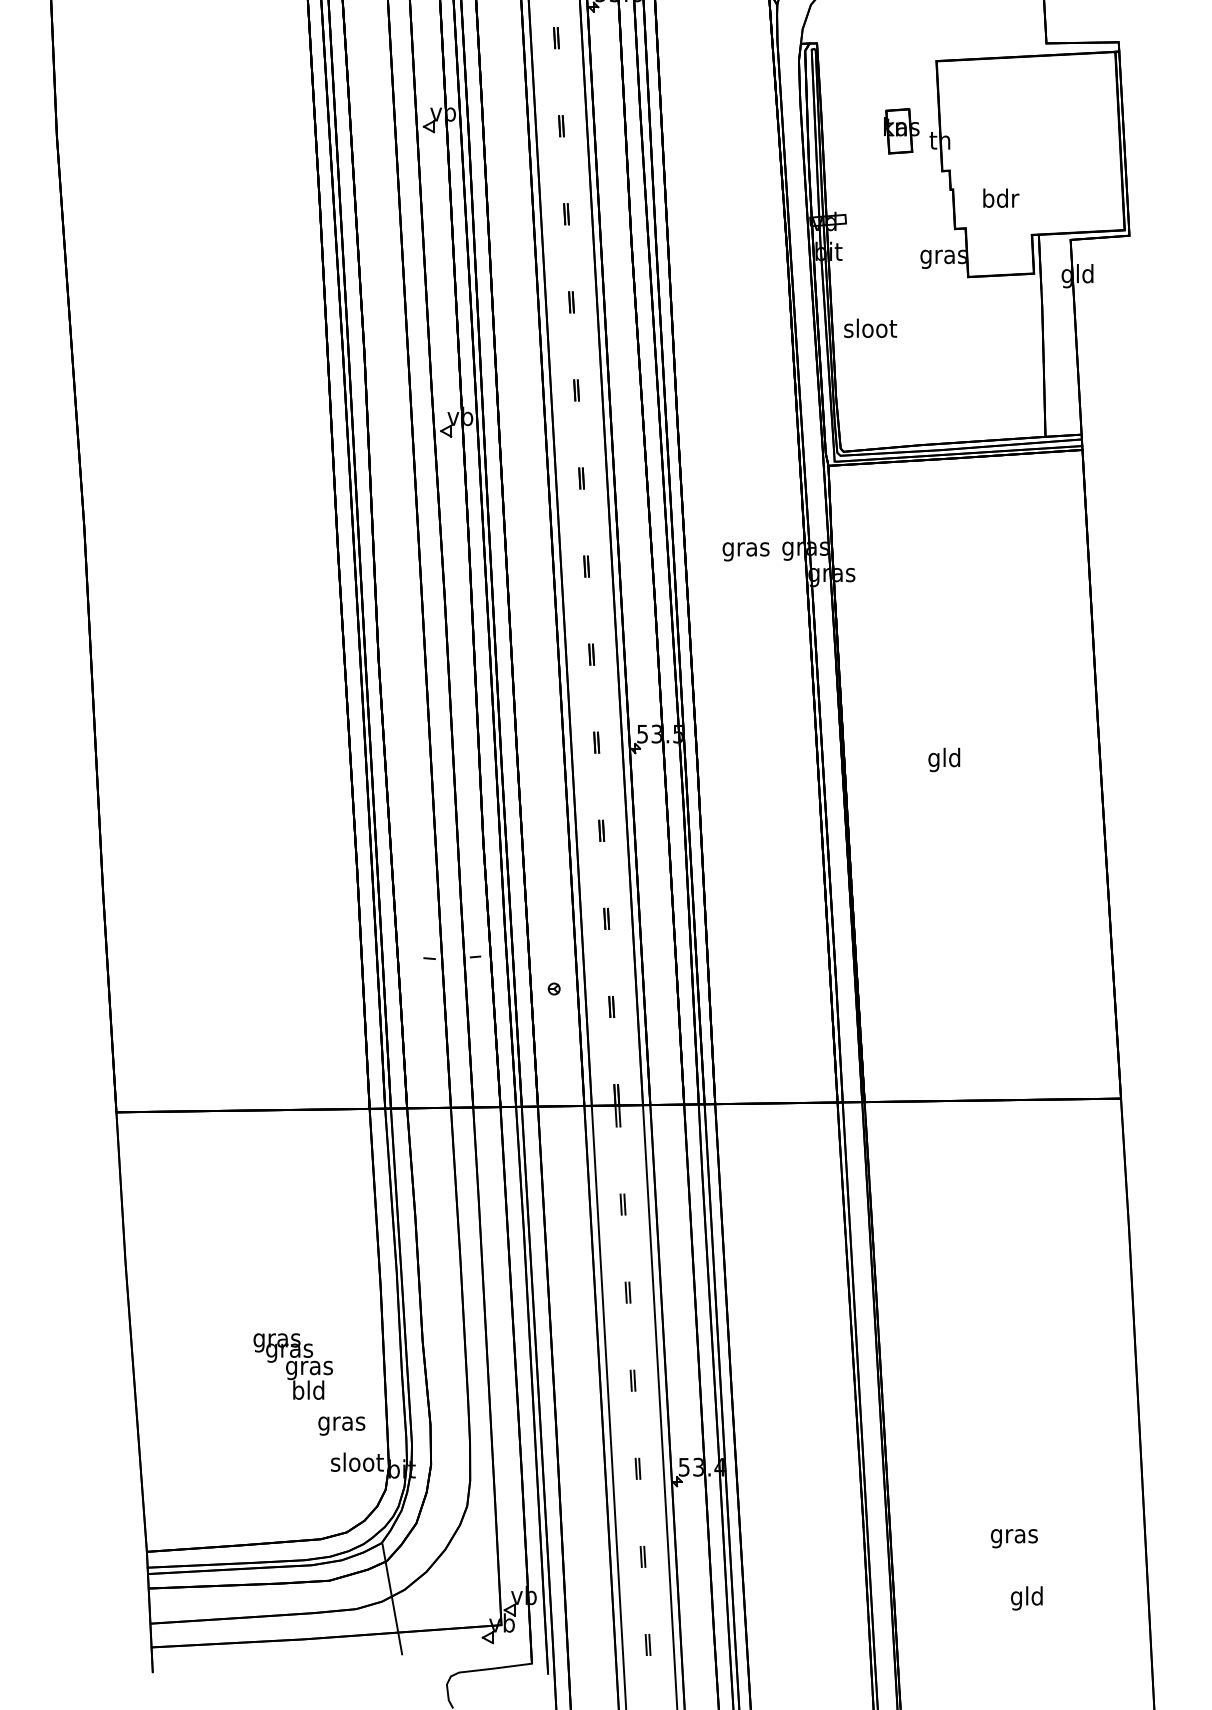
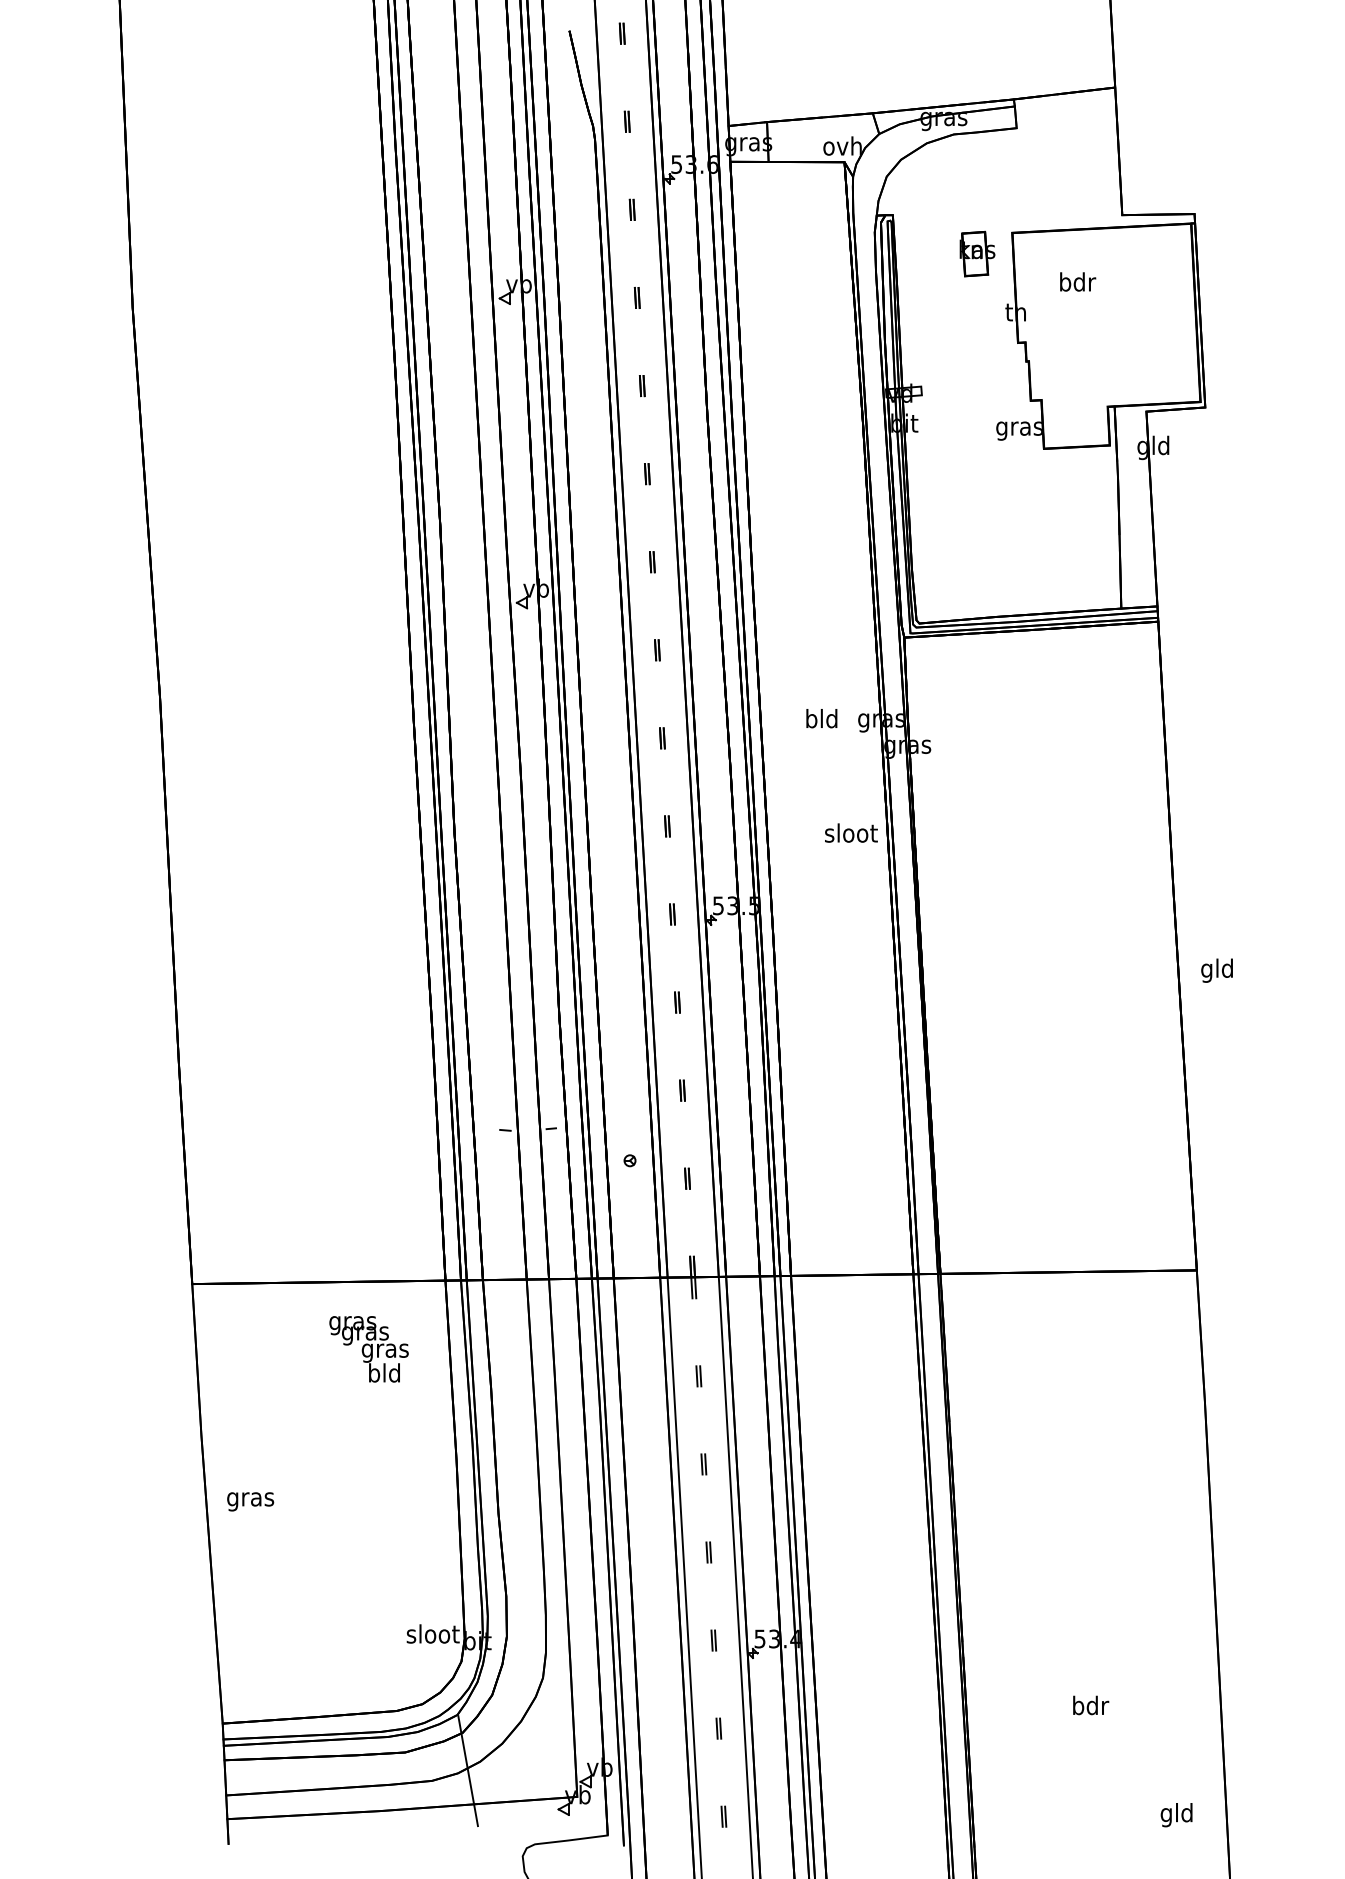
part: (901, 130) -> (977, 253), moved
text: (1001, 197) -> (1078, 281), moved
text: (870, 327) -> (851, 832), moved
text: (745, 549) -> (821, 721), gras -> bld
text: (943, 759) -> (1216, 970), moved
text: (292, 1366) -> (368, 1349), moved
text: (341, 1425) -> (250, 1501), moved
text: (1013, 1535) -> (1089, 1707), gras -> bdr
text: (1026, 1598) -> (1176, 1815), moved

